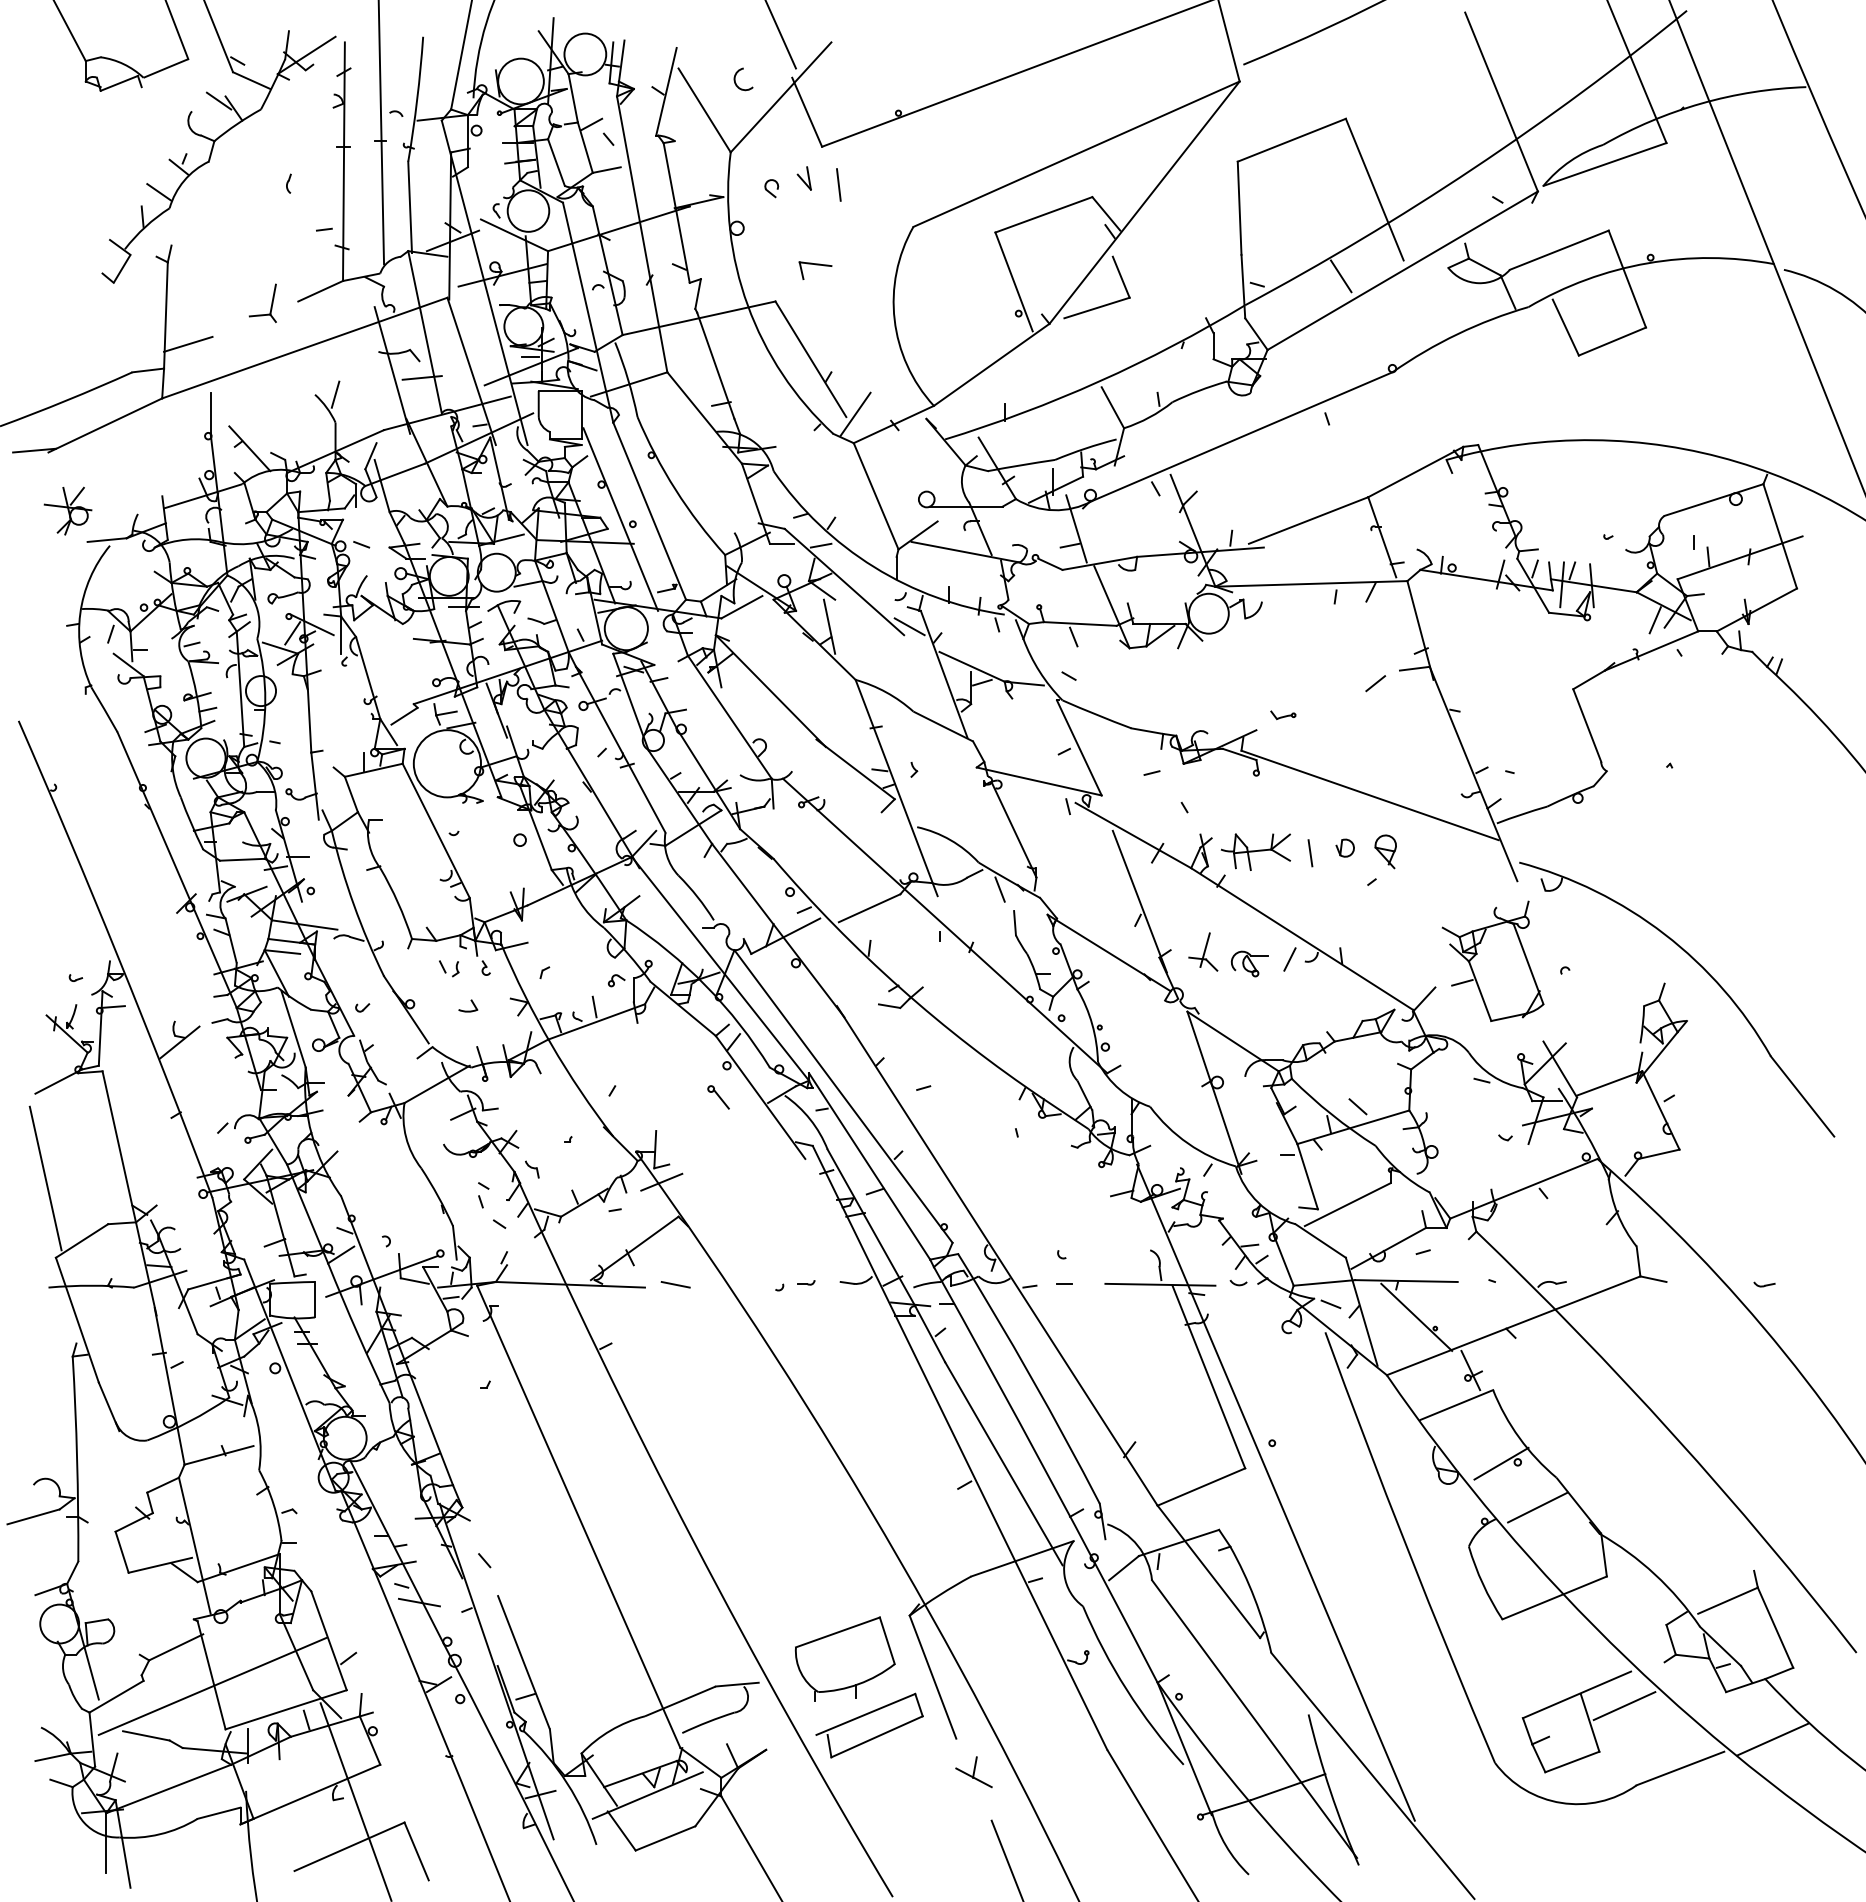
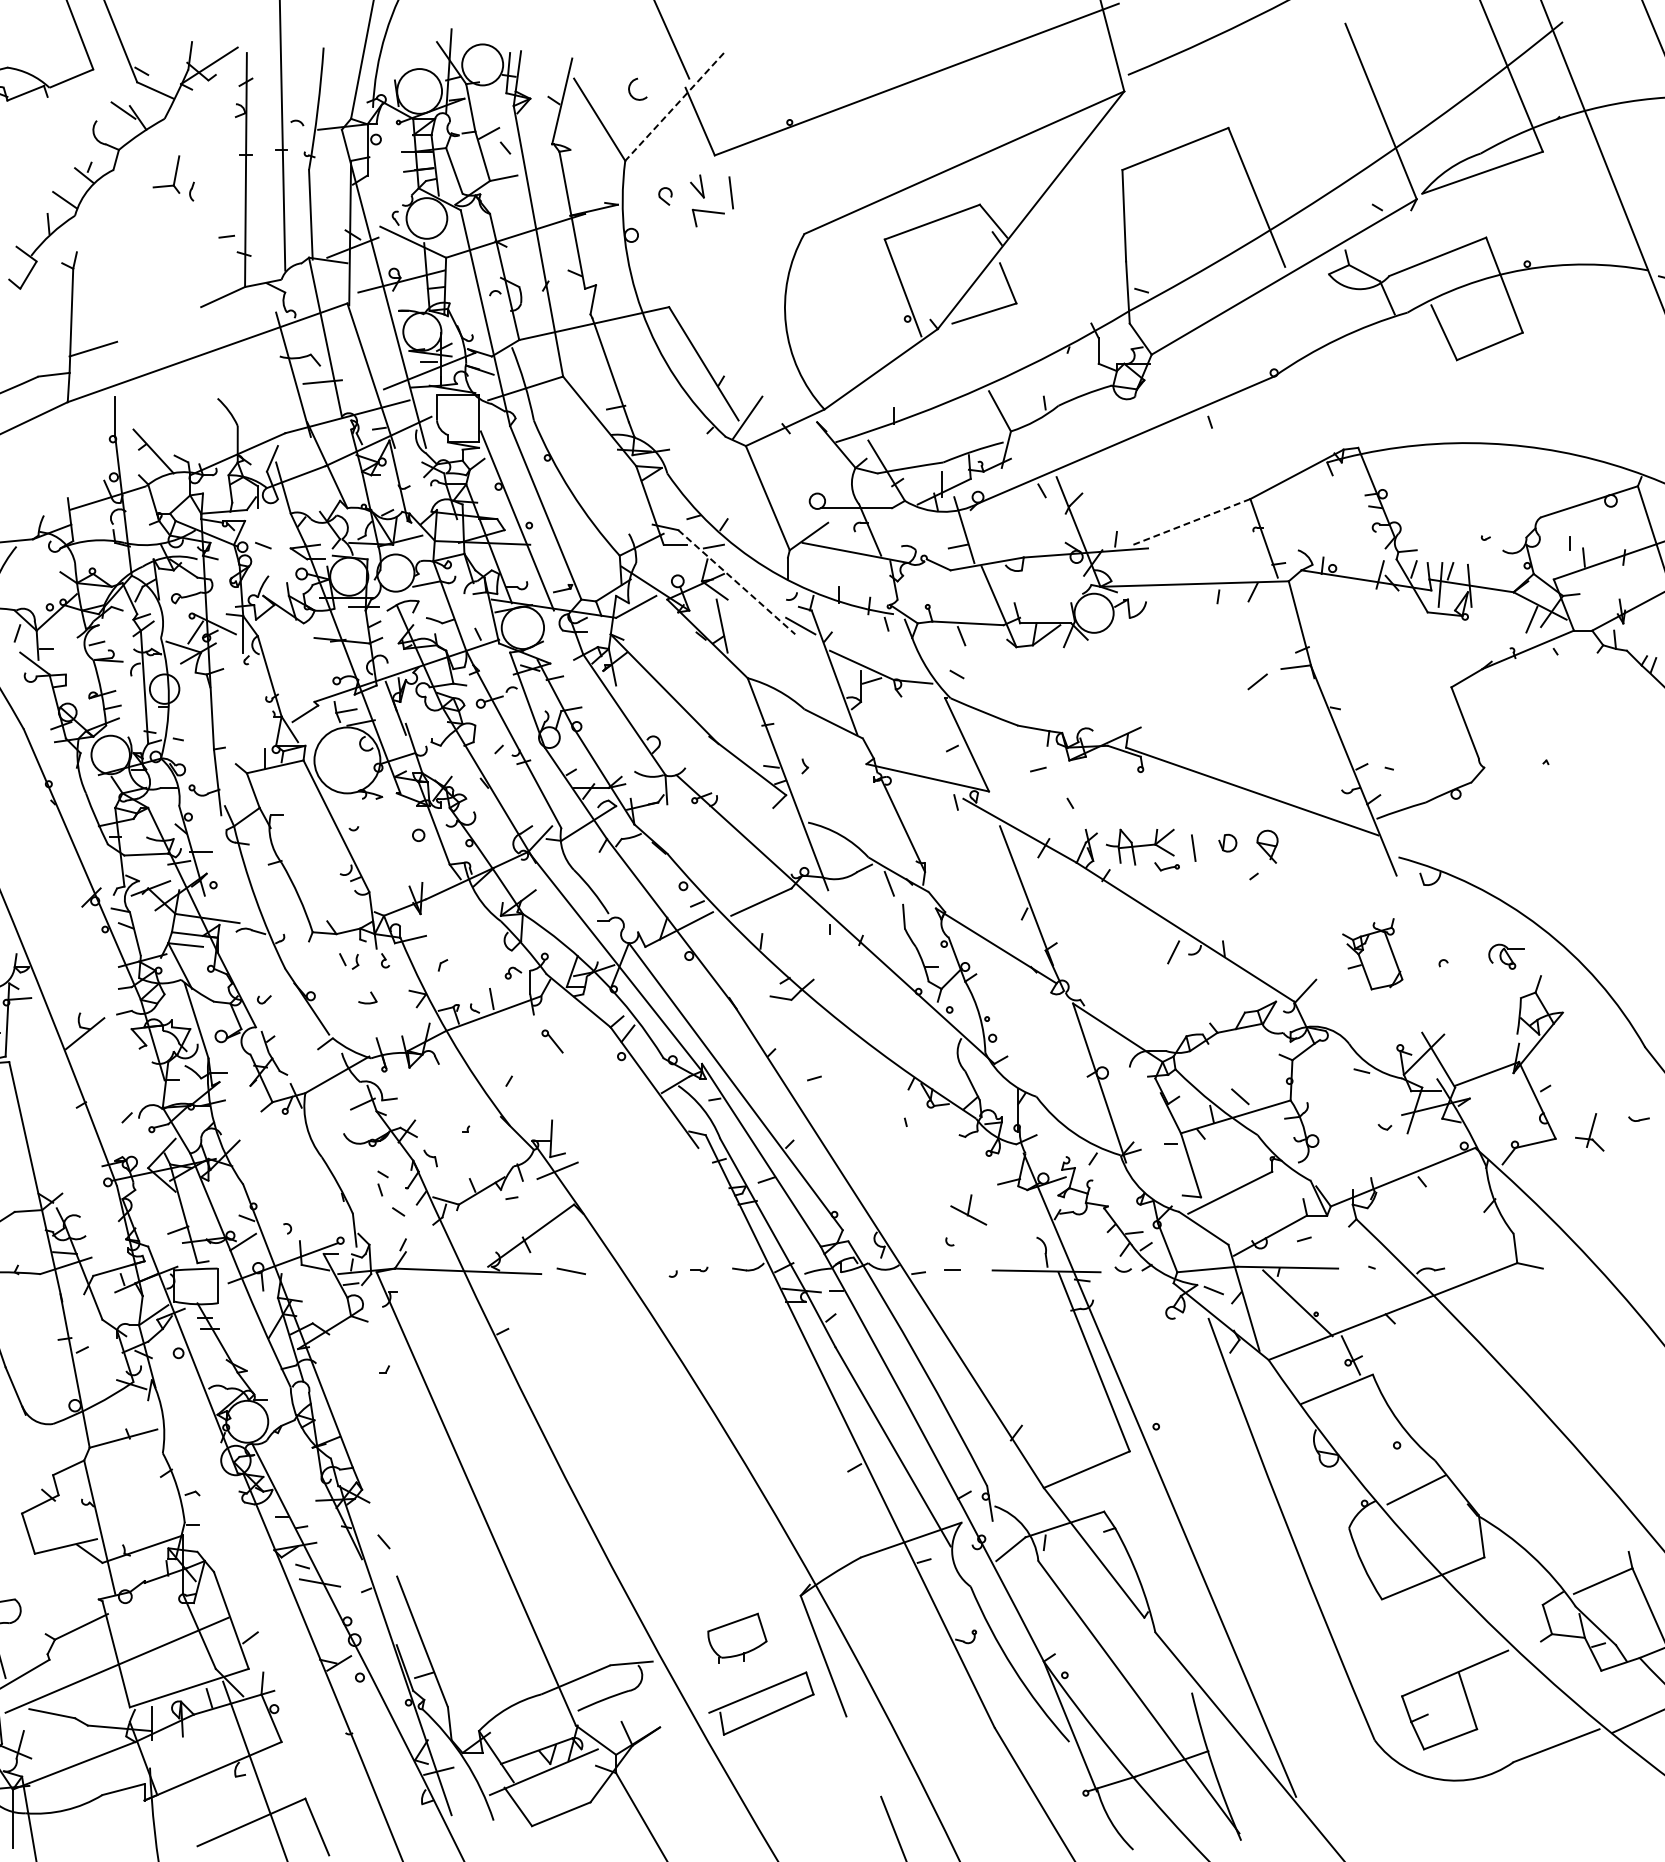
line: (781, 97) -> (675, 107), solid -> dashed
part: (815, 270) -> (708, 217), moved
line: (1340, 276) -> (1223, 282), removed
part: (270, 306) -> (173, 177), moved
line: (335, 394) -> (237, 398), removed
line: (1309, 520) -> (1192, 521), solid -> dashed
line: (844, 582) -> (736, 582), solid -> dashed
part: (1283, 715) -> (1167, 867), moved
part: (1203, 951) -> (1589, 1131), moved
part: (1492, 961) -> (1372, 954), size x0.6
part: (1249, 963) -> (1506, 956), moved
part: (718, 1097) -> (552, 1041), moved
part: (1764, 1284) -> (1638, 1119), moved
line: (1501, 1463) -> (1381, 1446), removed
part: (844, 1658) -> (736, 1637), size x0.6
line: (1624, 1706) -> (1501, 1684), removed
part: (973, 1772) -> (968, 1210), moved

